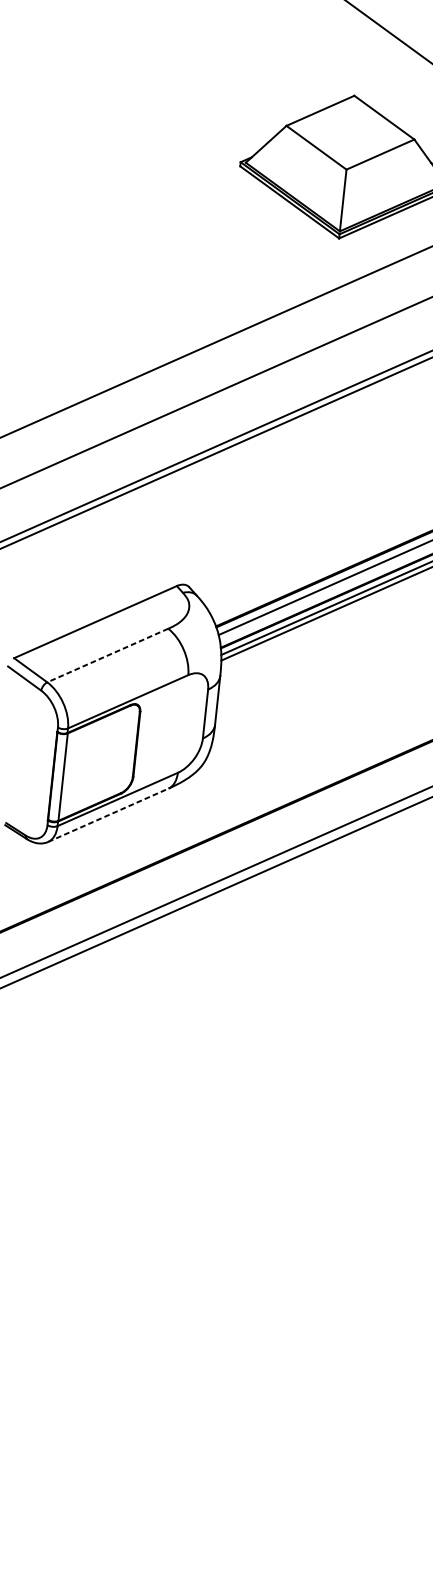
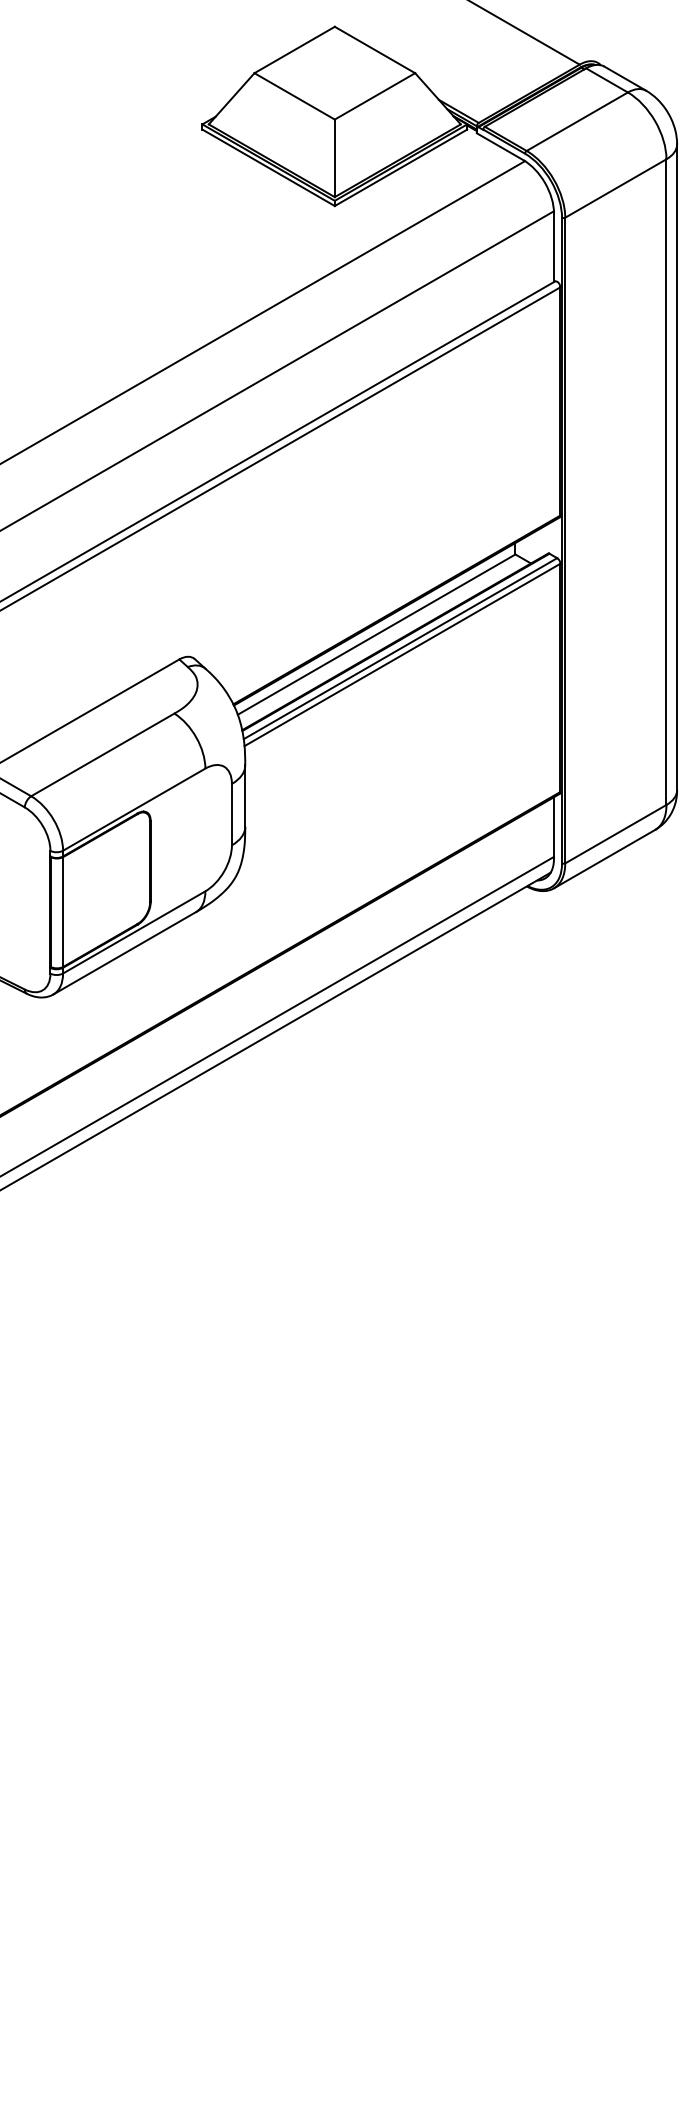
line: (107, 655) -> (102, 754), dashed -> solid
line: (108, 815) -> (125, 953), dashed -> solid

